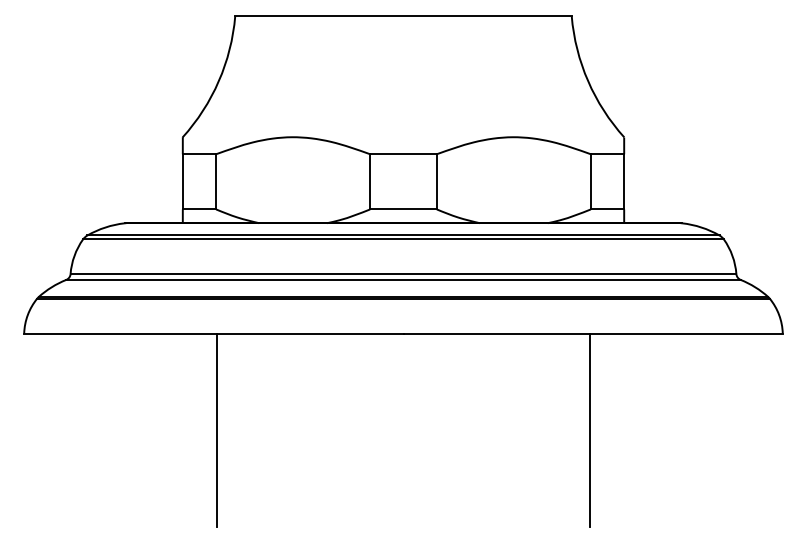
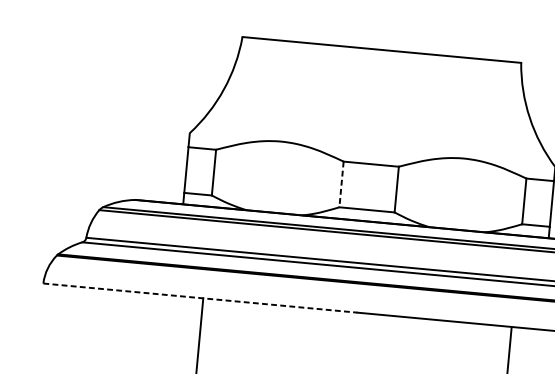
line: (370, 181) -> (341, 184), solid -> dashed
line: (213, 333) -> (200, 298), solid -> dashed

